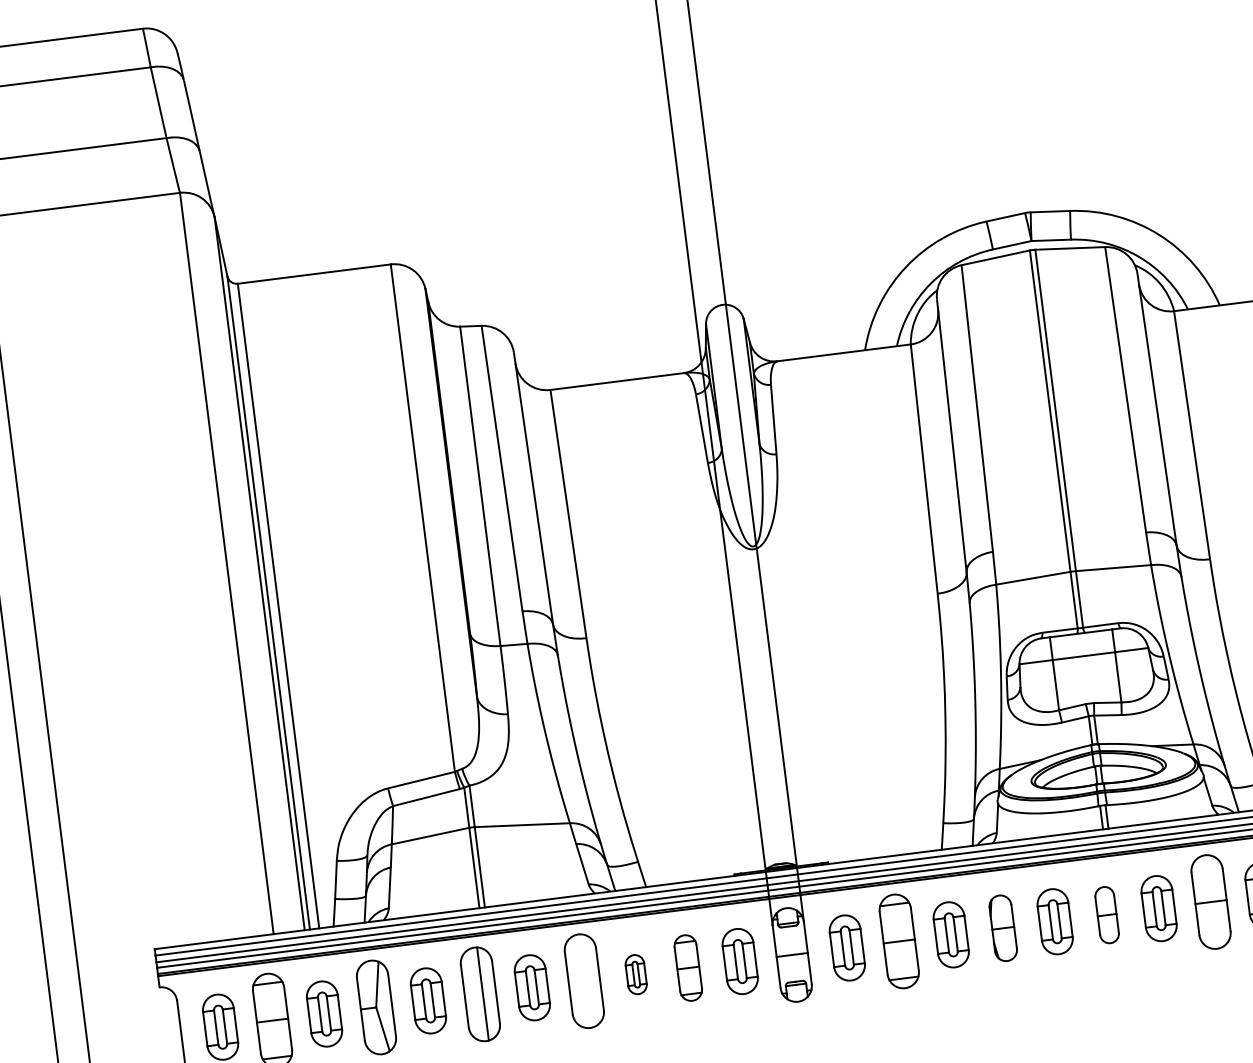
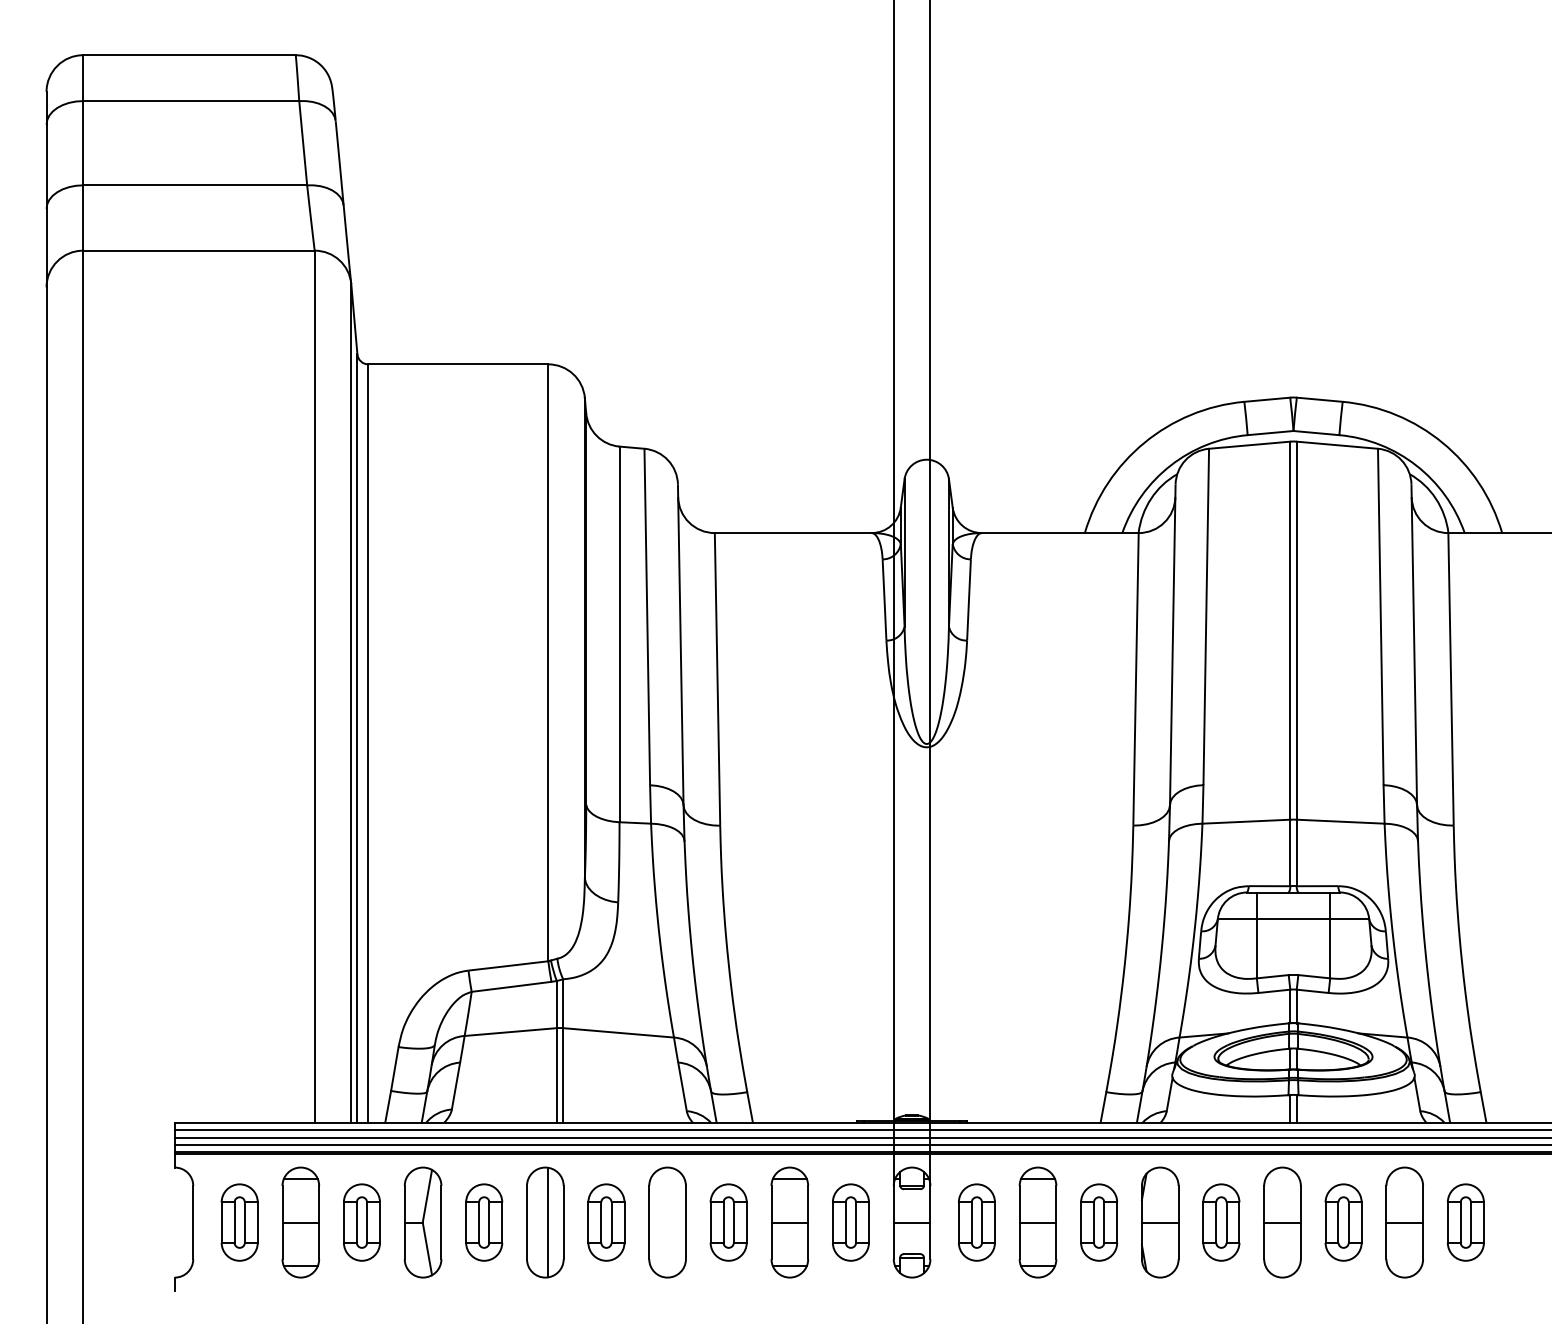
part: (1107, 915) -> (1282, 1222), size x1.67
part: (1003, 928) -> (1160, 1222), size x1.43
part: (687, 968) -> (789, 1222), size x1.43
part: (636, 974) -> (728, 1222), size x1.67

